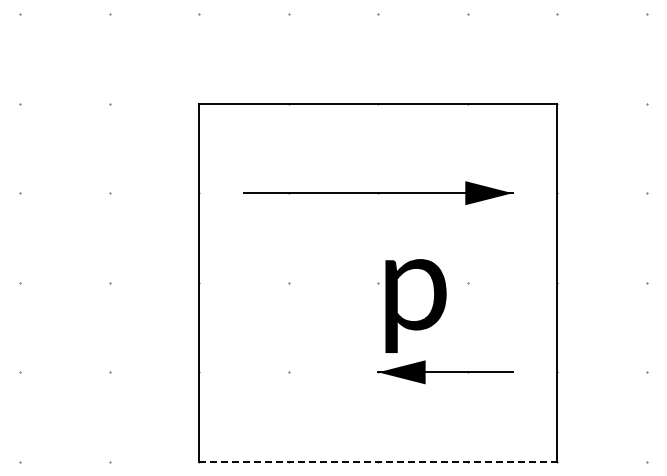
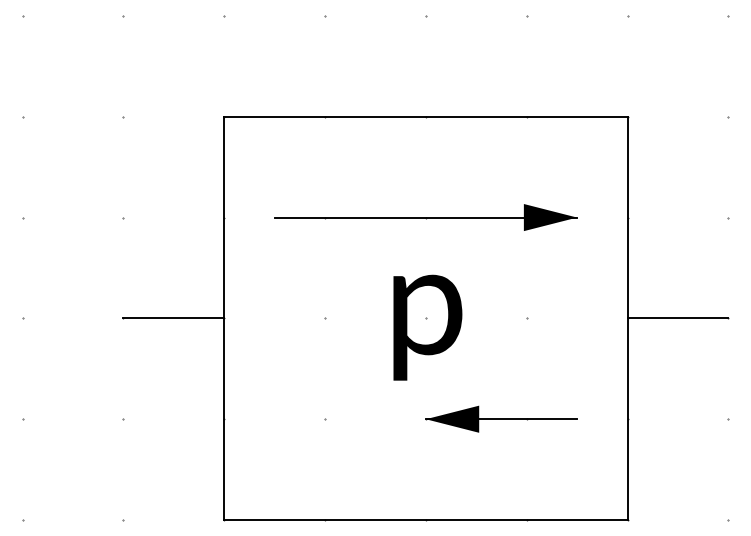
line: (154, 282) -> (173, 318), added
line: (601, 282) -> (677, 318), added
text: (415, 305) -> (427, 327), moved
line: (378, 461) -> (426, 519), dashed -> solid

